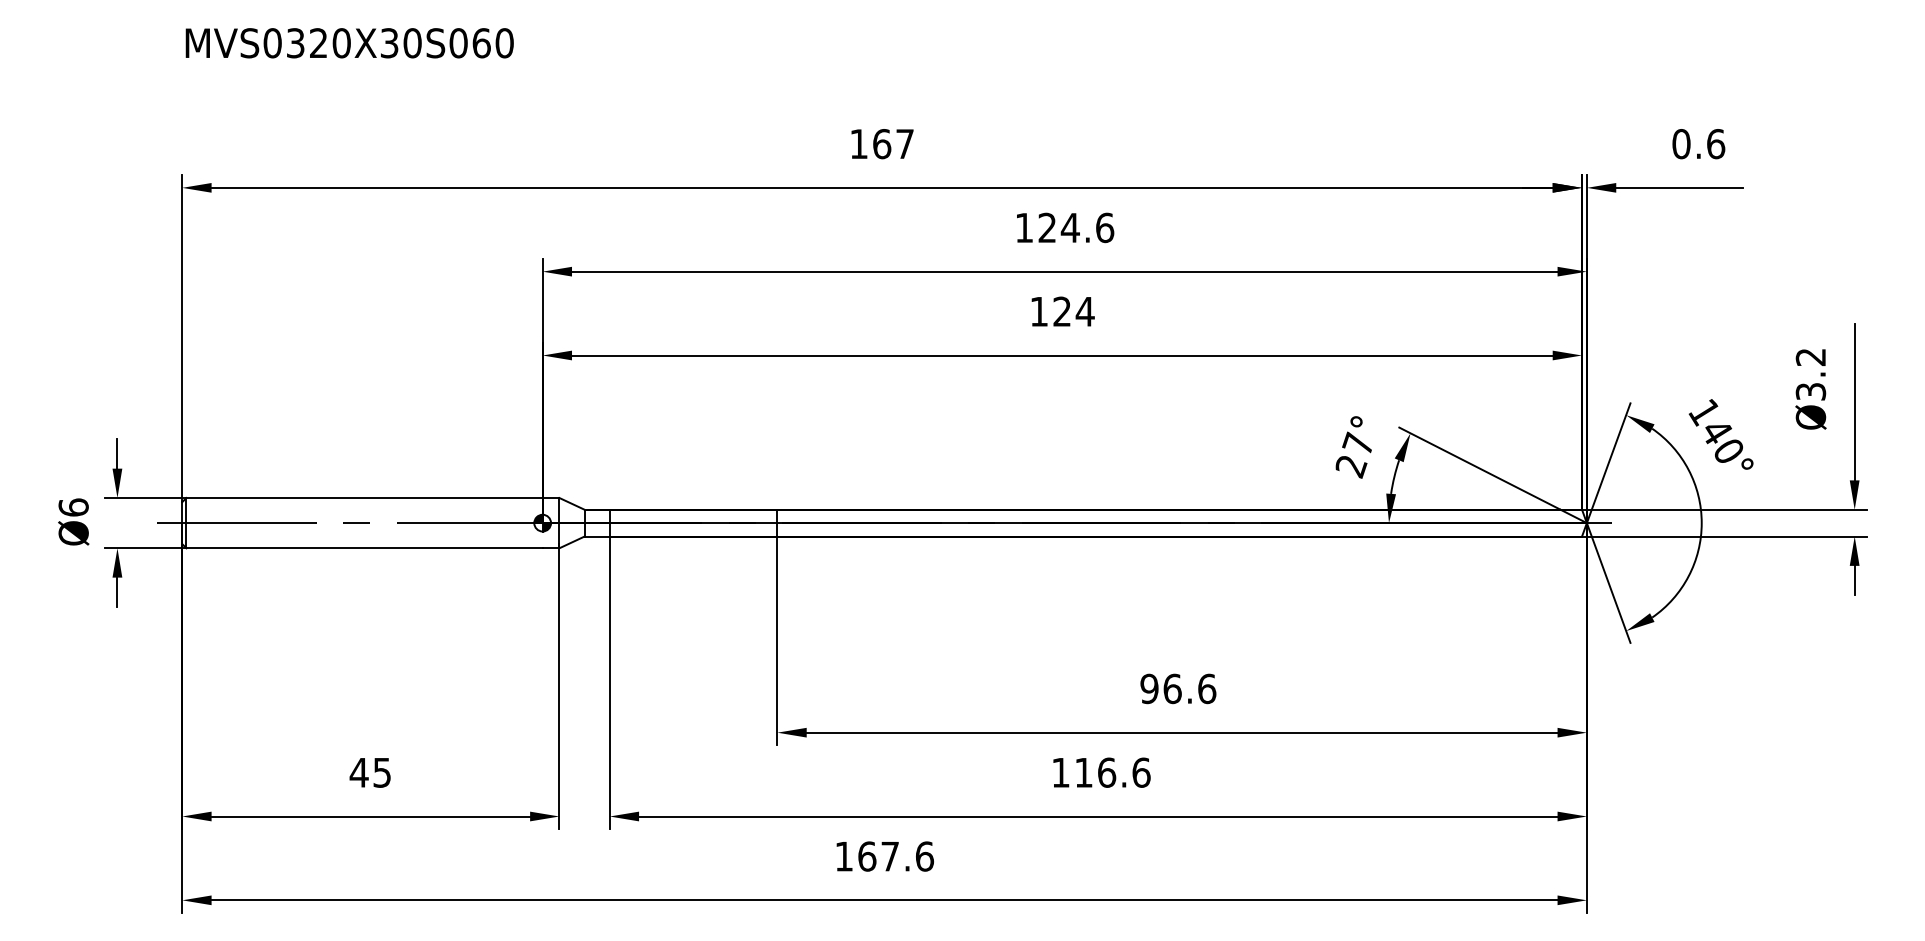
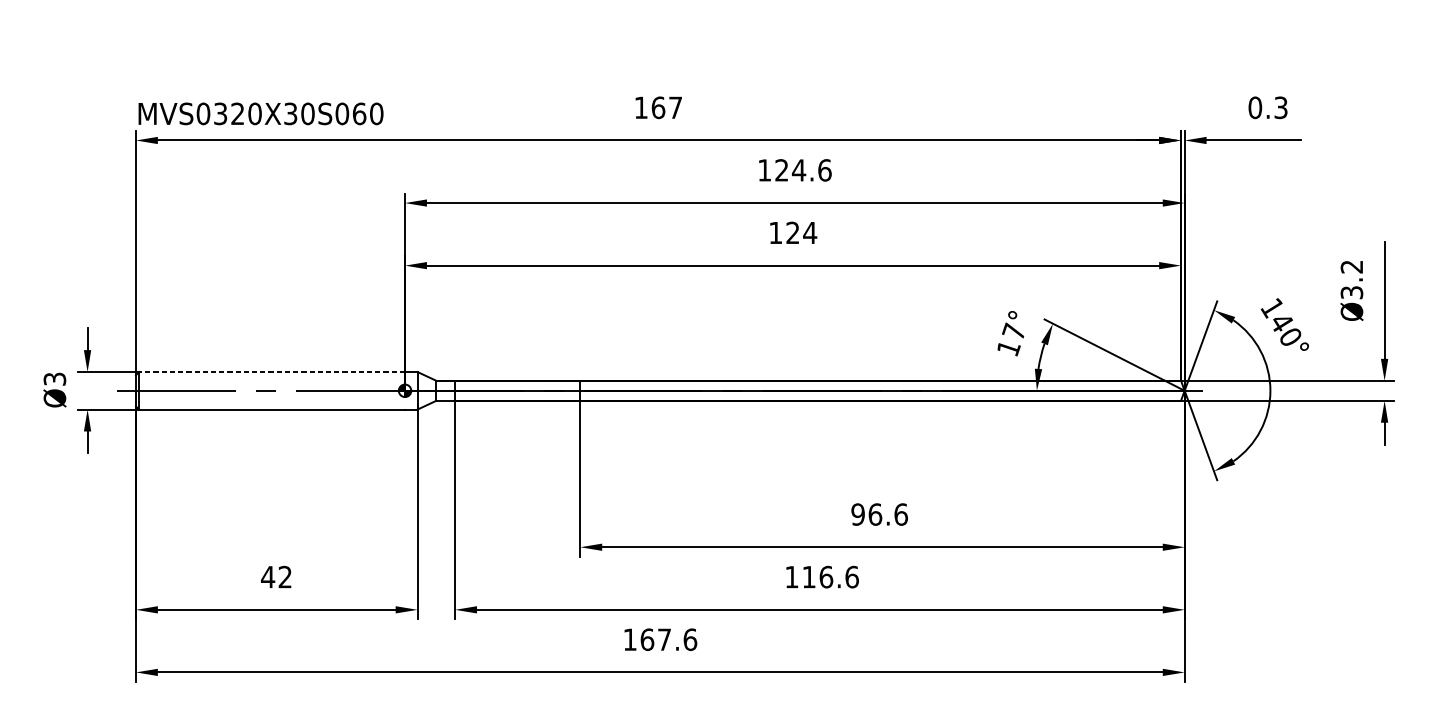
text: (349, 43) -> (260, 114), moved
text: (1716, 144) -> (1281, 108), 0.6 -> 0.3
text: (1351, 467) -> (1008, 349), 27° -> 17°
line: (364, 498) -> (272, 372), solid -> dashed
text: (73, 507) -> (54, 379), Ø6 -> Ø3
text: (381, 772) -> (284, 576), 45 -> 42

